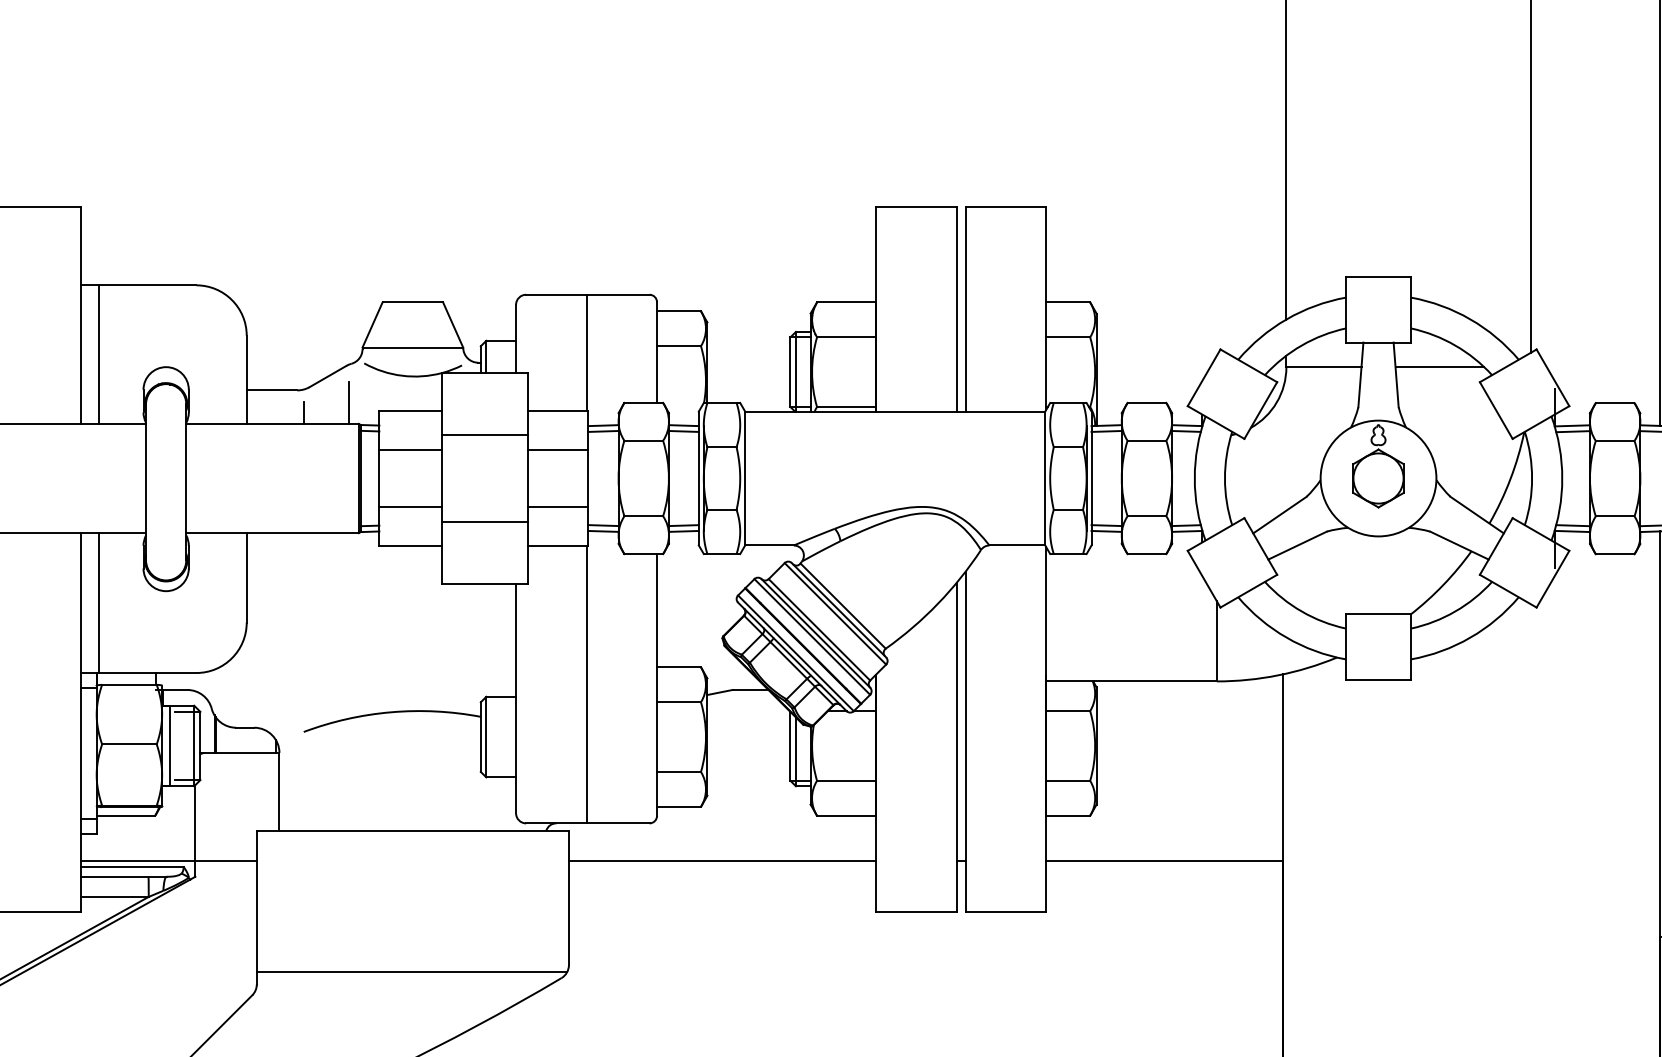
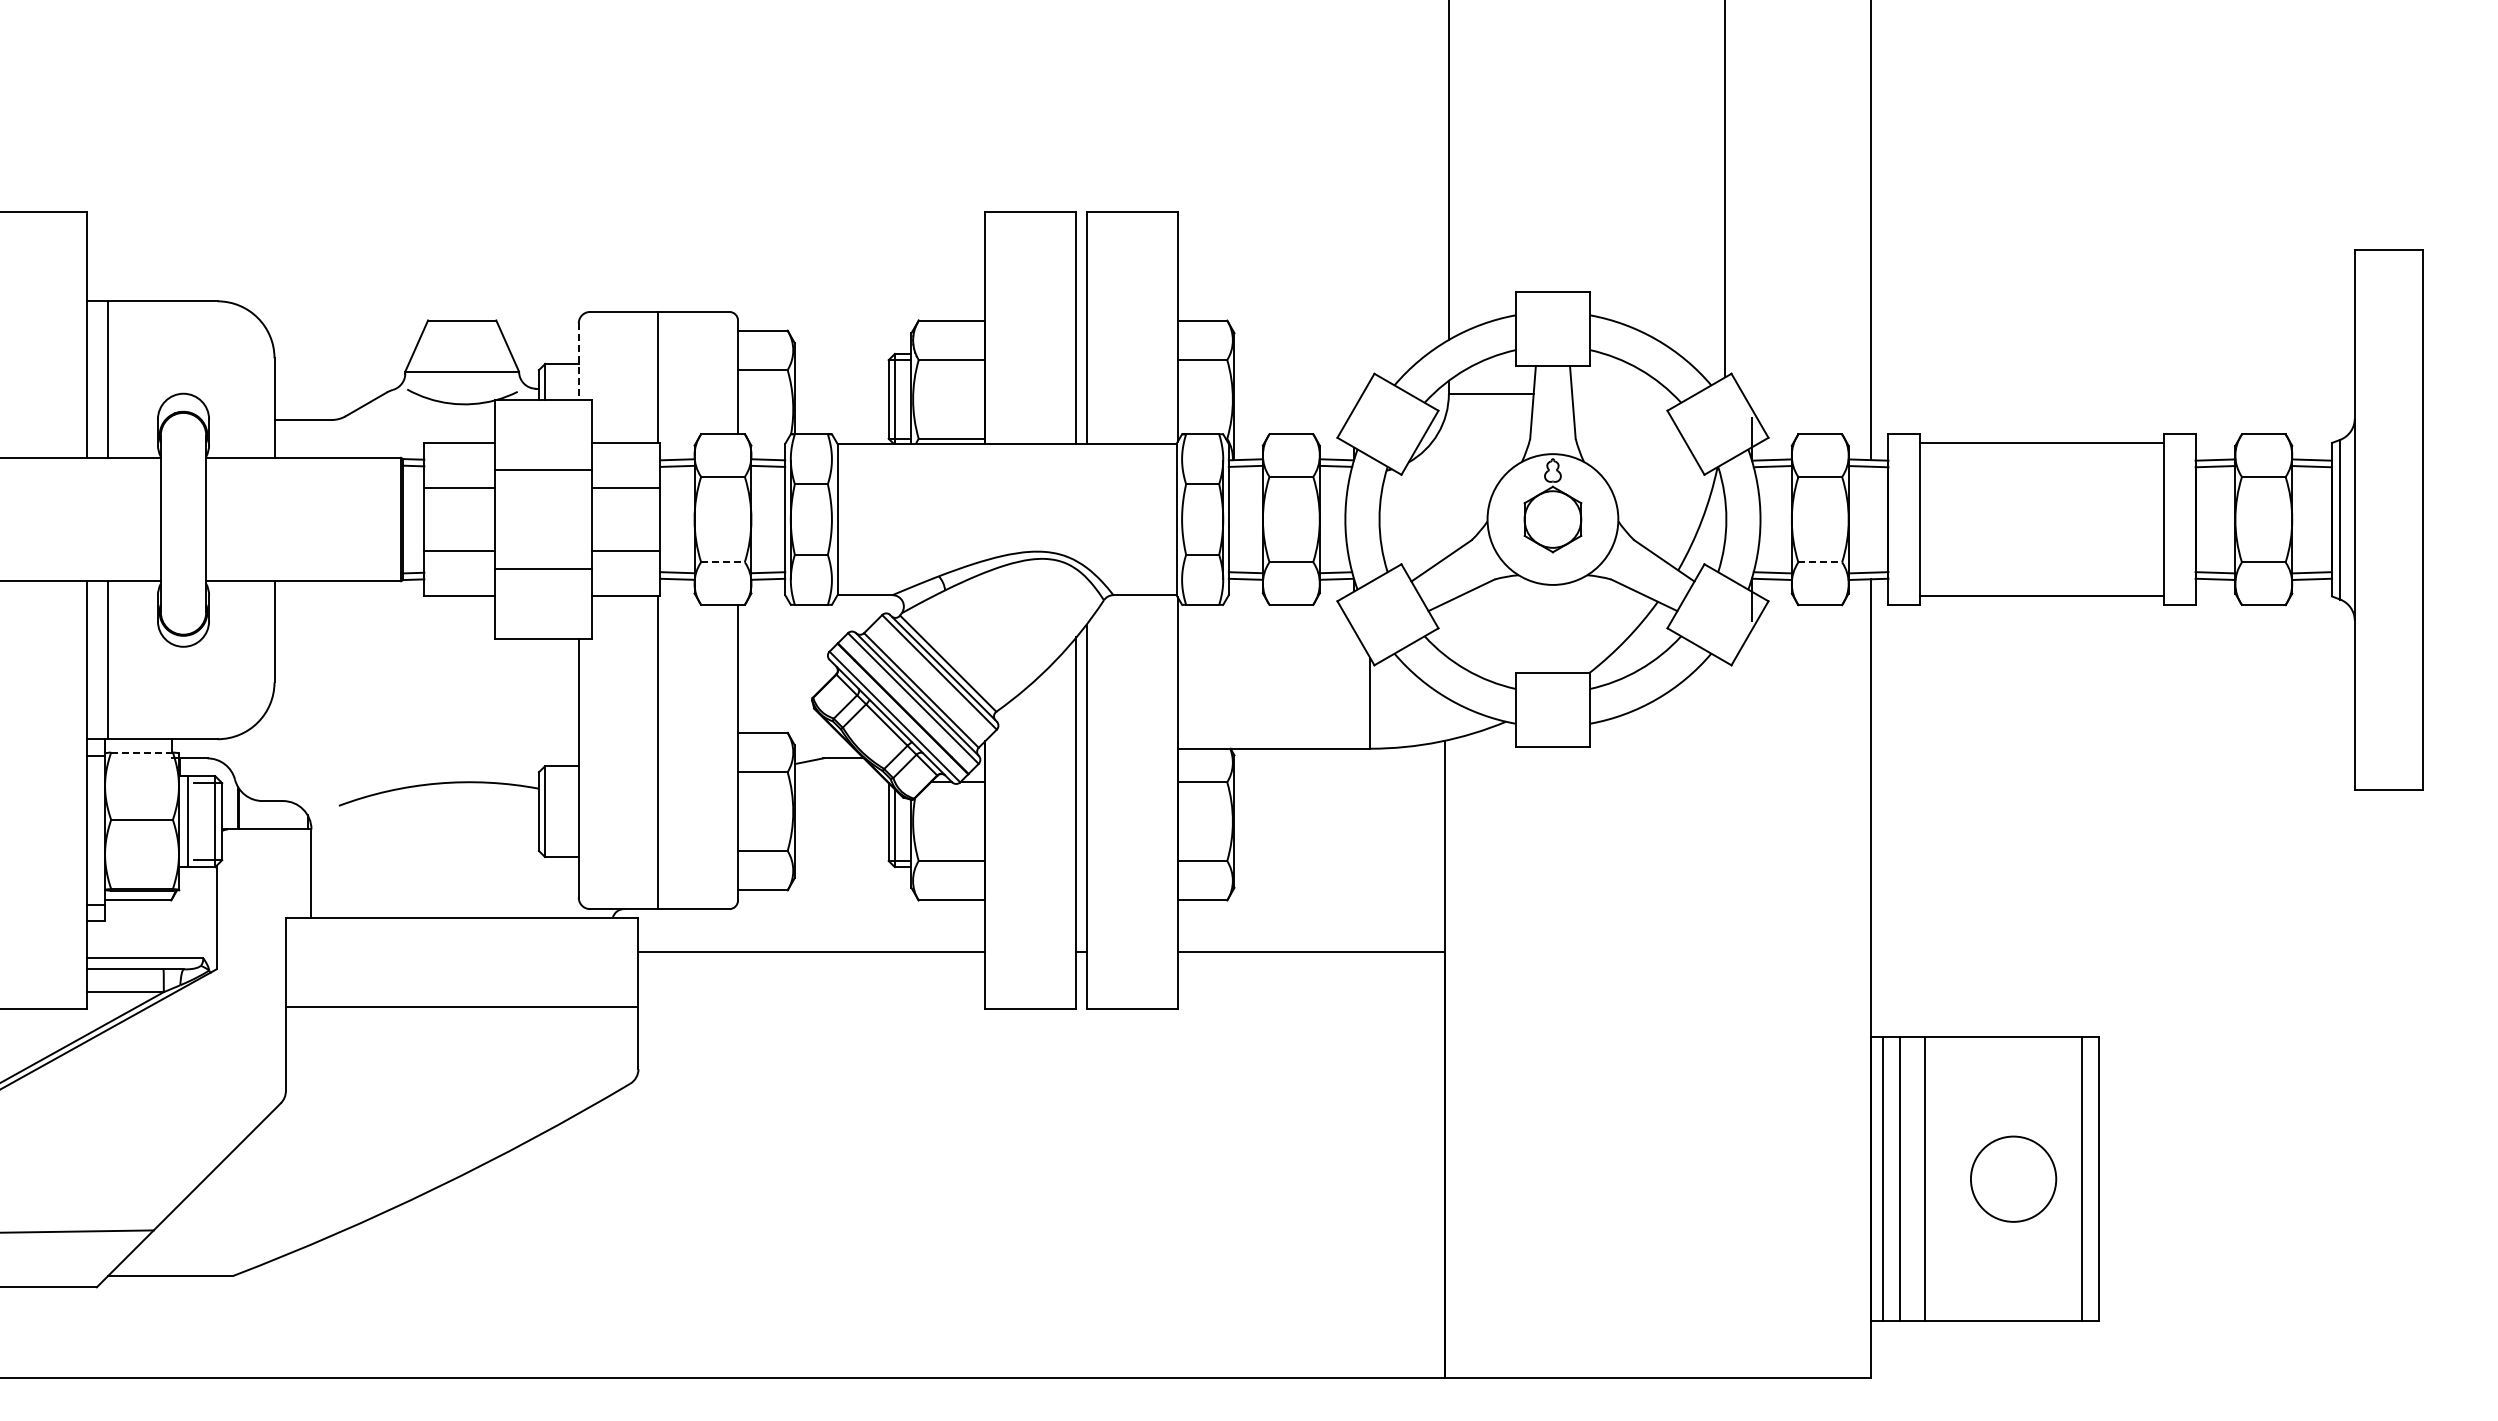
line: (515, 339) -> (578, 362), solid -> dashed
line: (1440, 366) -> (1622, 393), removed
line: (348, 403) -> (389, 434), removed
line: (303, 412) -> (338, 445), removed
line: (644, 516) -> (723, 562), solid -> dashed
line: (1615, 516) -> (1820, 562), solid -> dashed
line: (129, 684) -> (142, 752), solid -> dashed
line: (167, 860) -> (185, 951), removed
line: (411, 971) -> (460, 1006), moved

